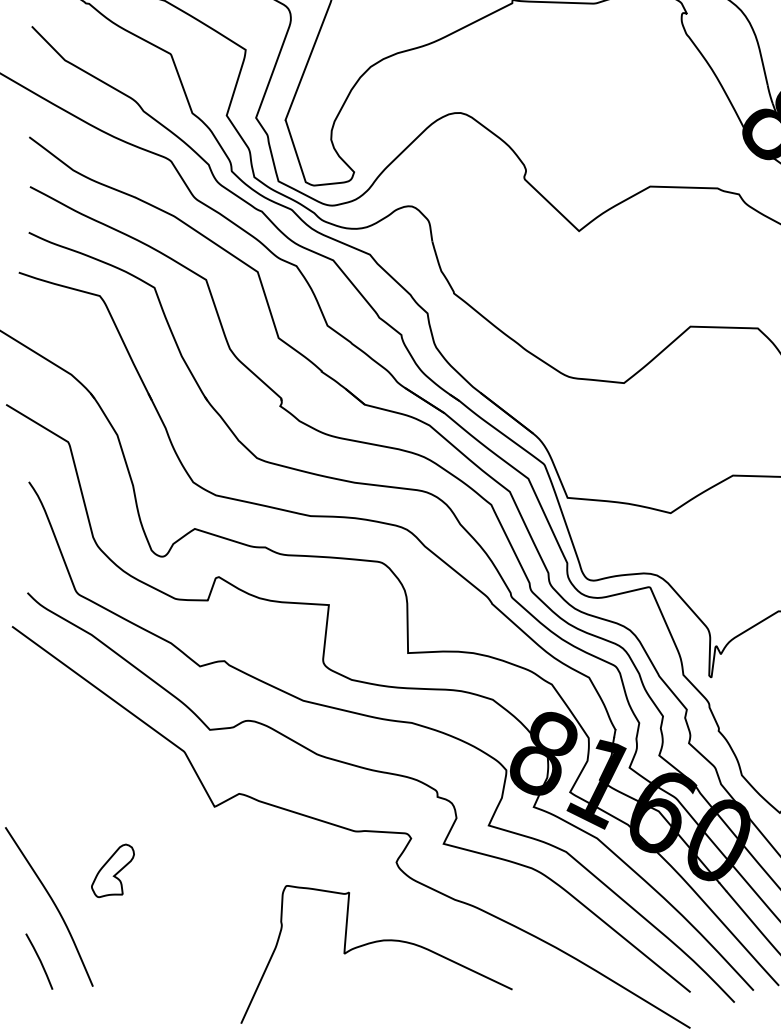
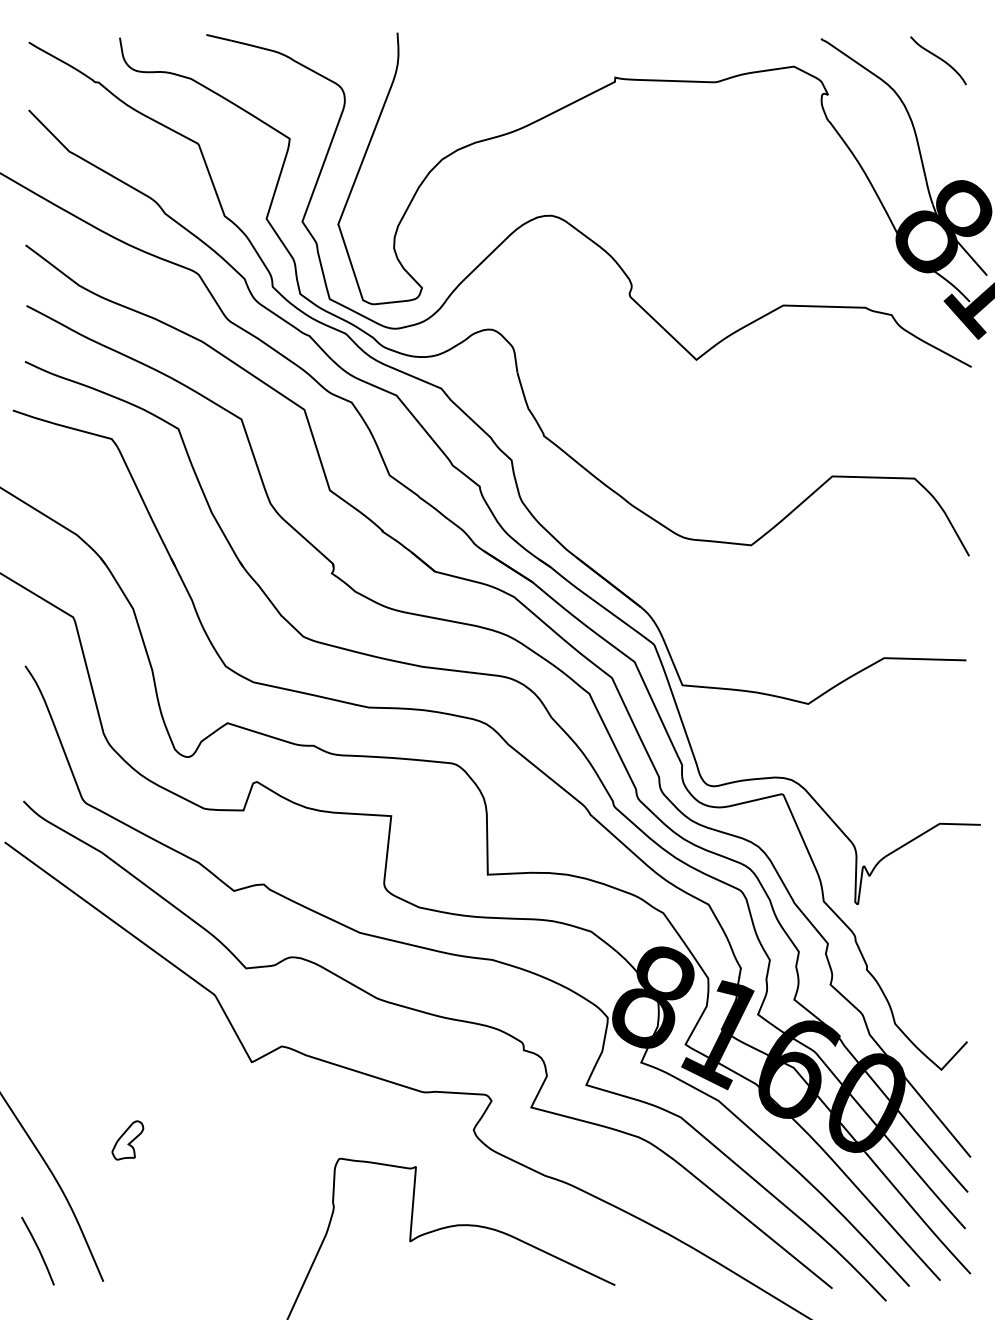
part: (112, 870) -> (127, 1140), size x0.6

